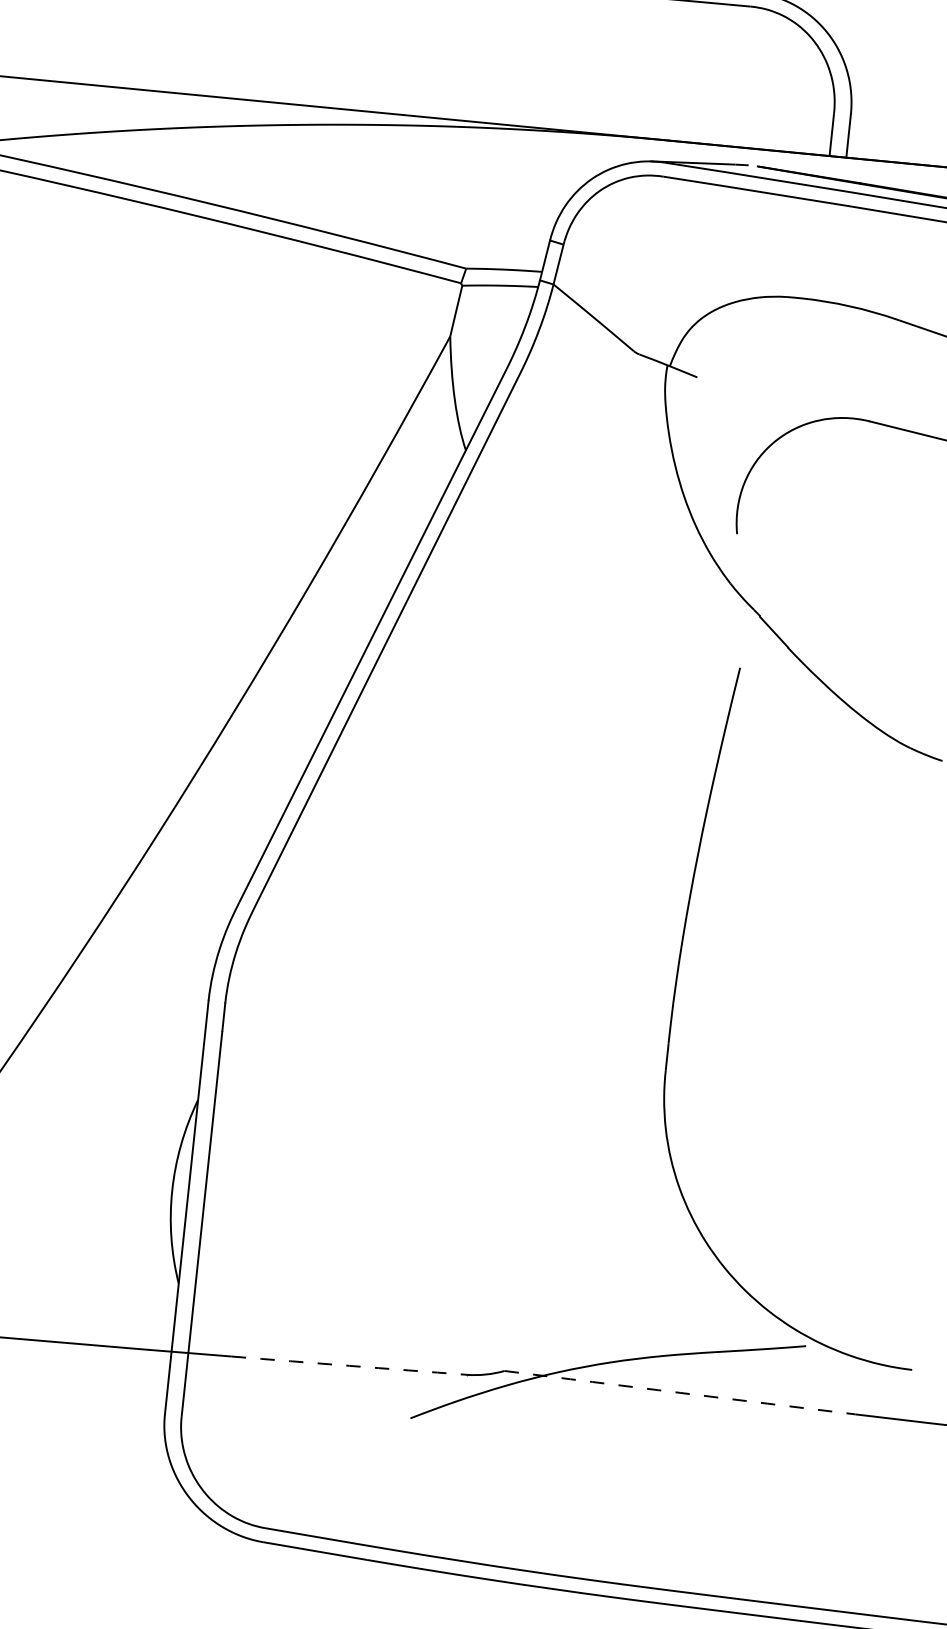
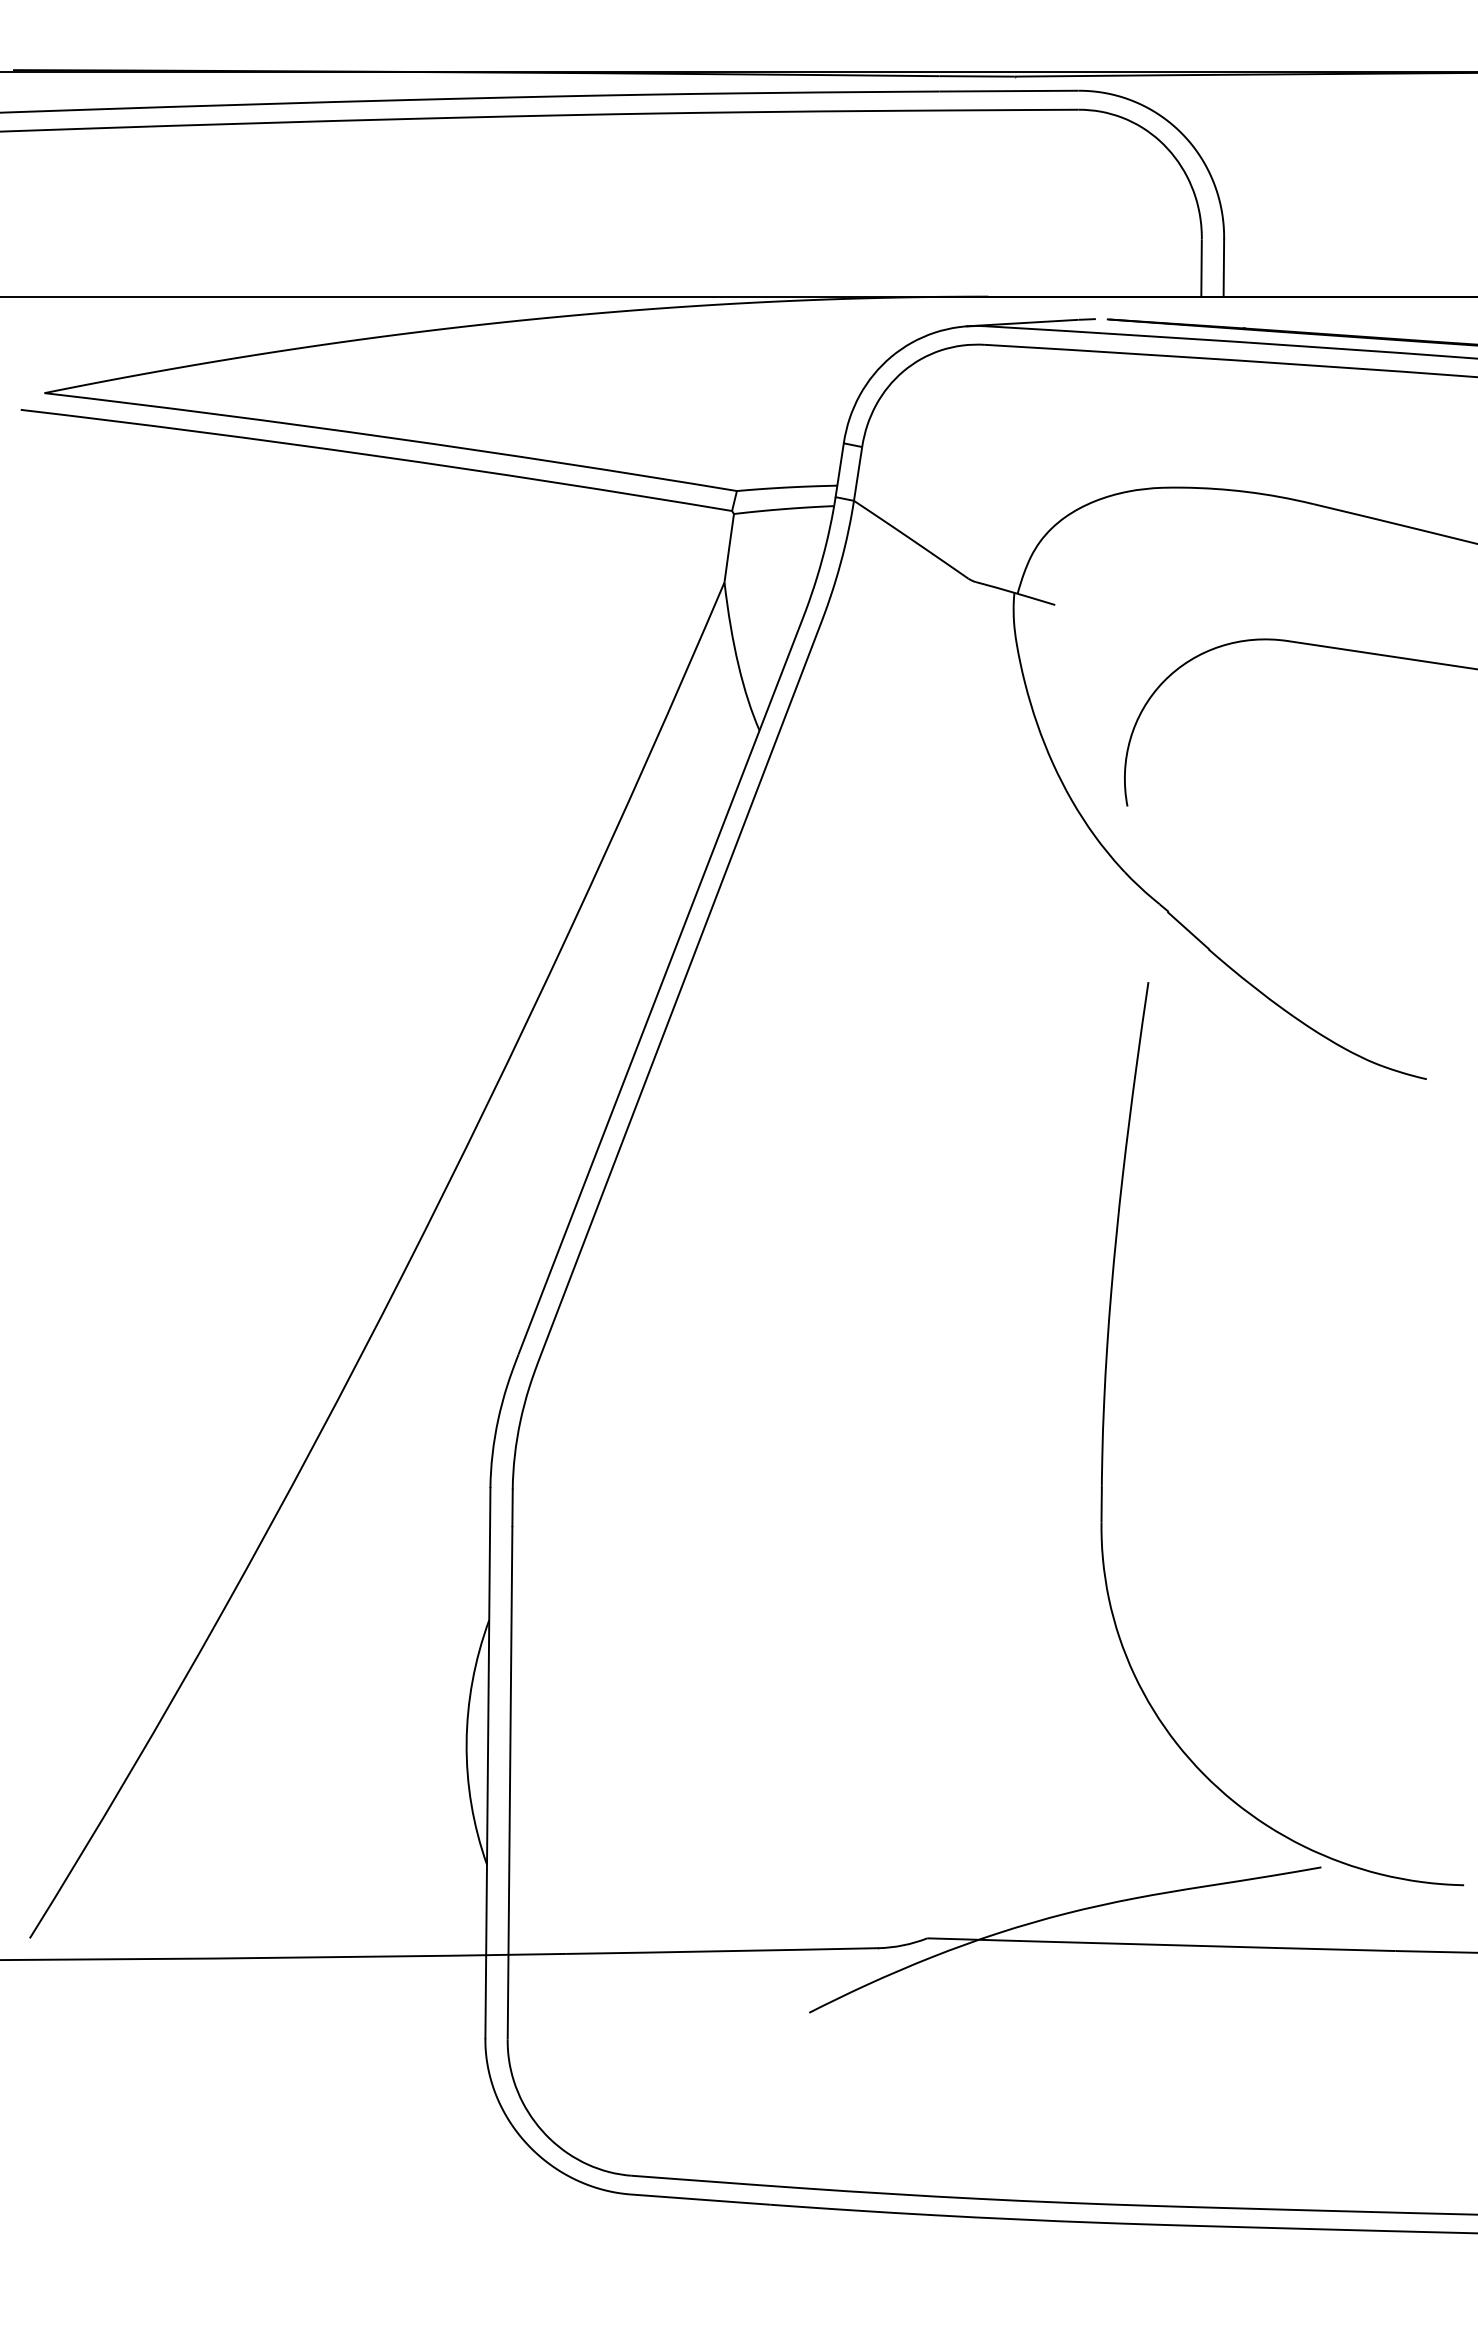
arc: (349, 1366) -> (722, 1951), dashed -> solid
arc: (680, 1392) -> (1161, 1944), dashed -> solid

